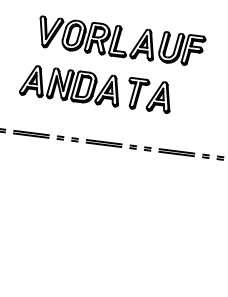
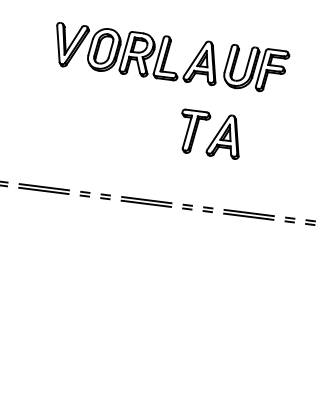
part: (69, 86) -> (97, 121), removed

